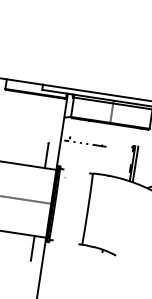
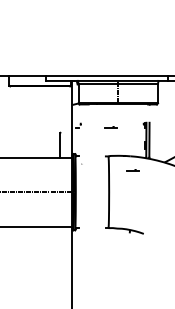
line: (114, 191) -> (132, 170), added
line: (32, 247) -> (60, 238), removed

